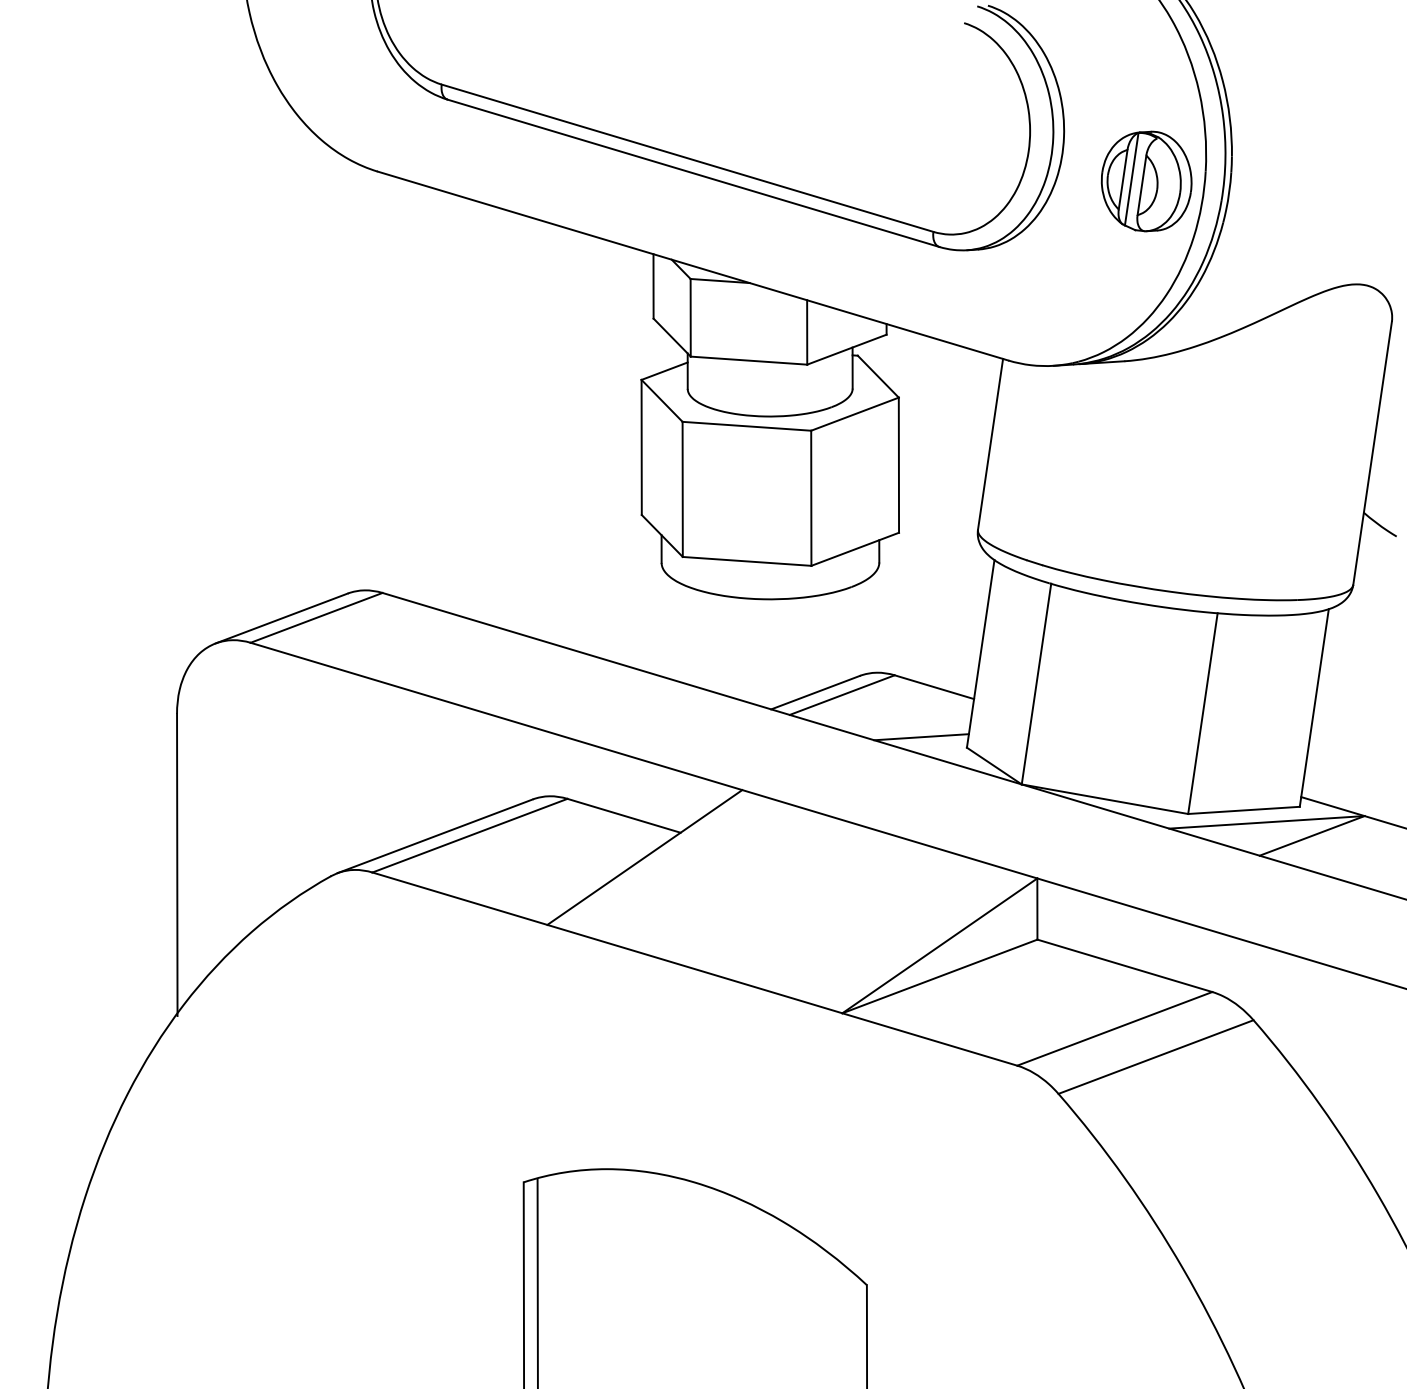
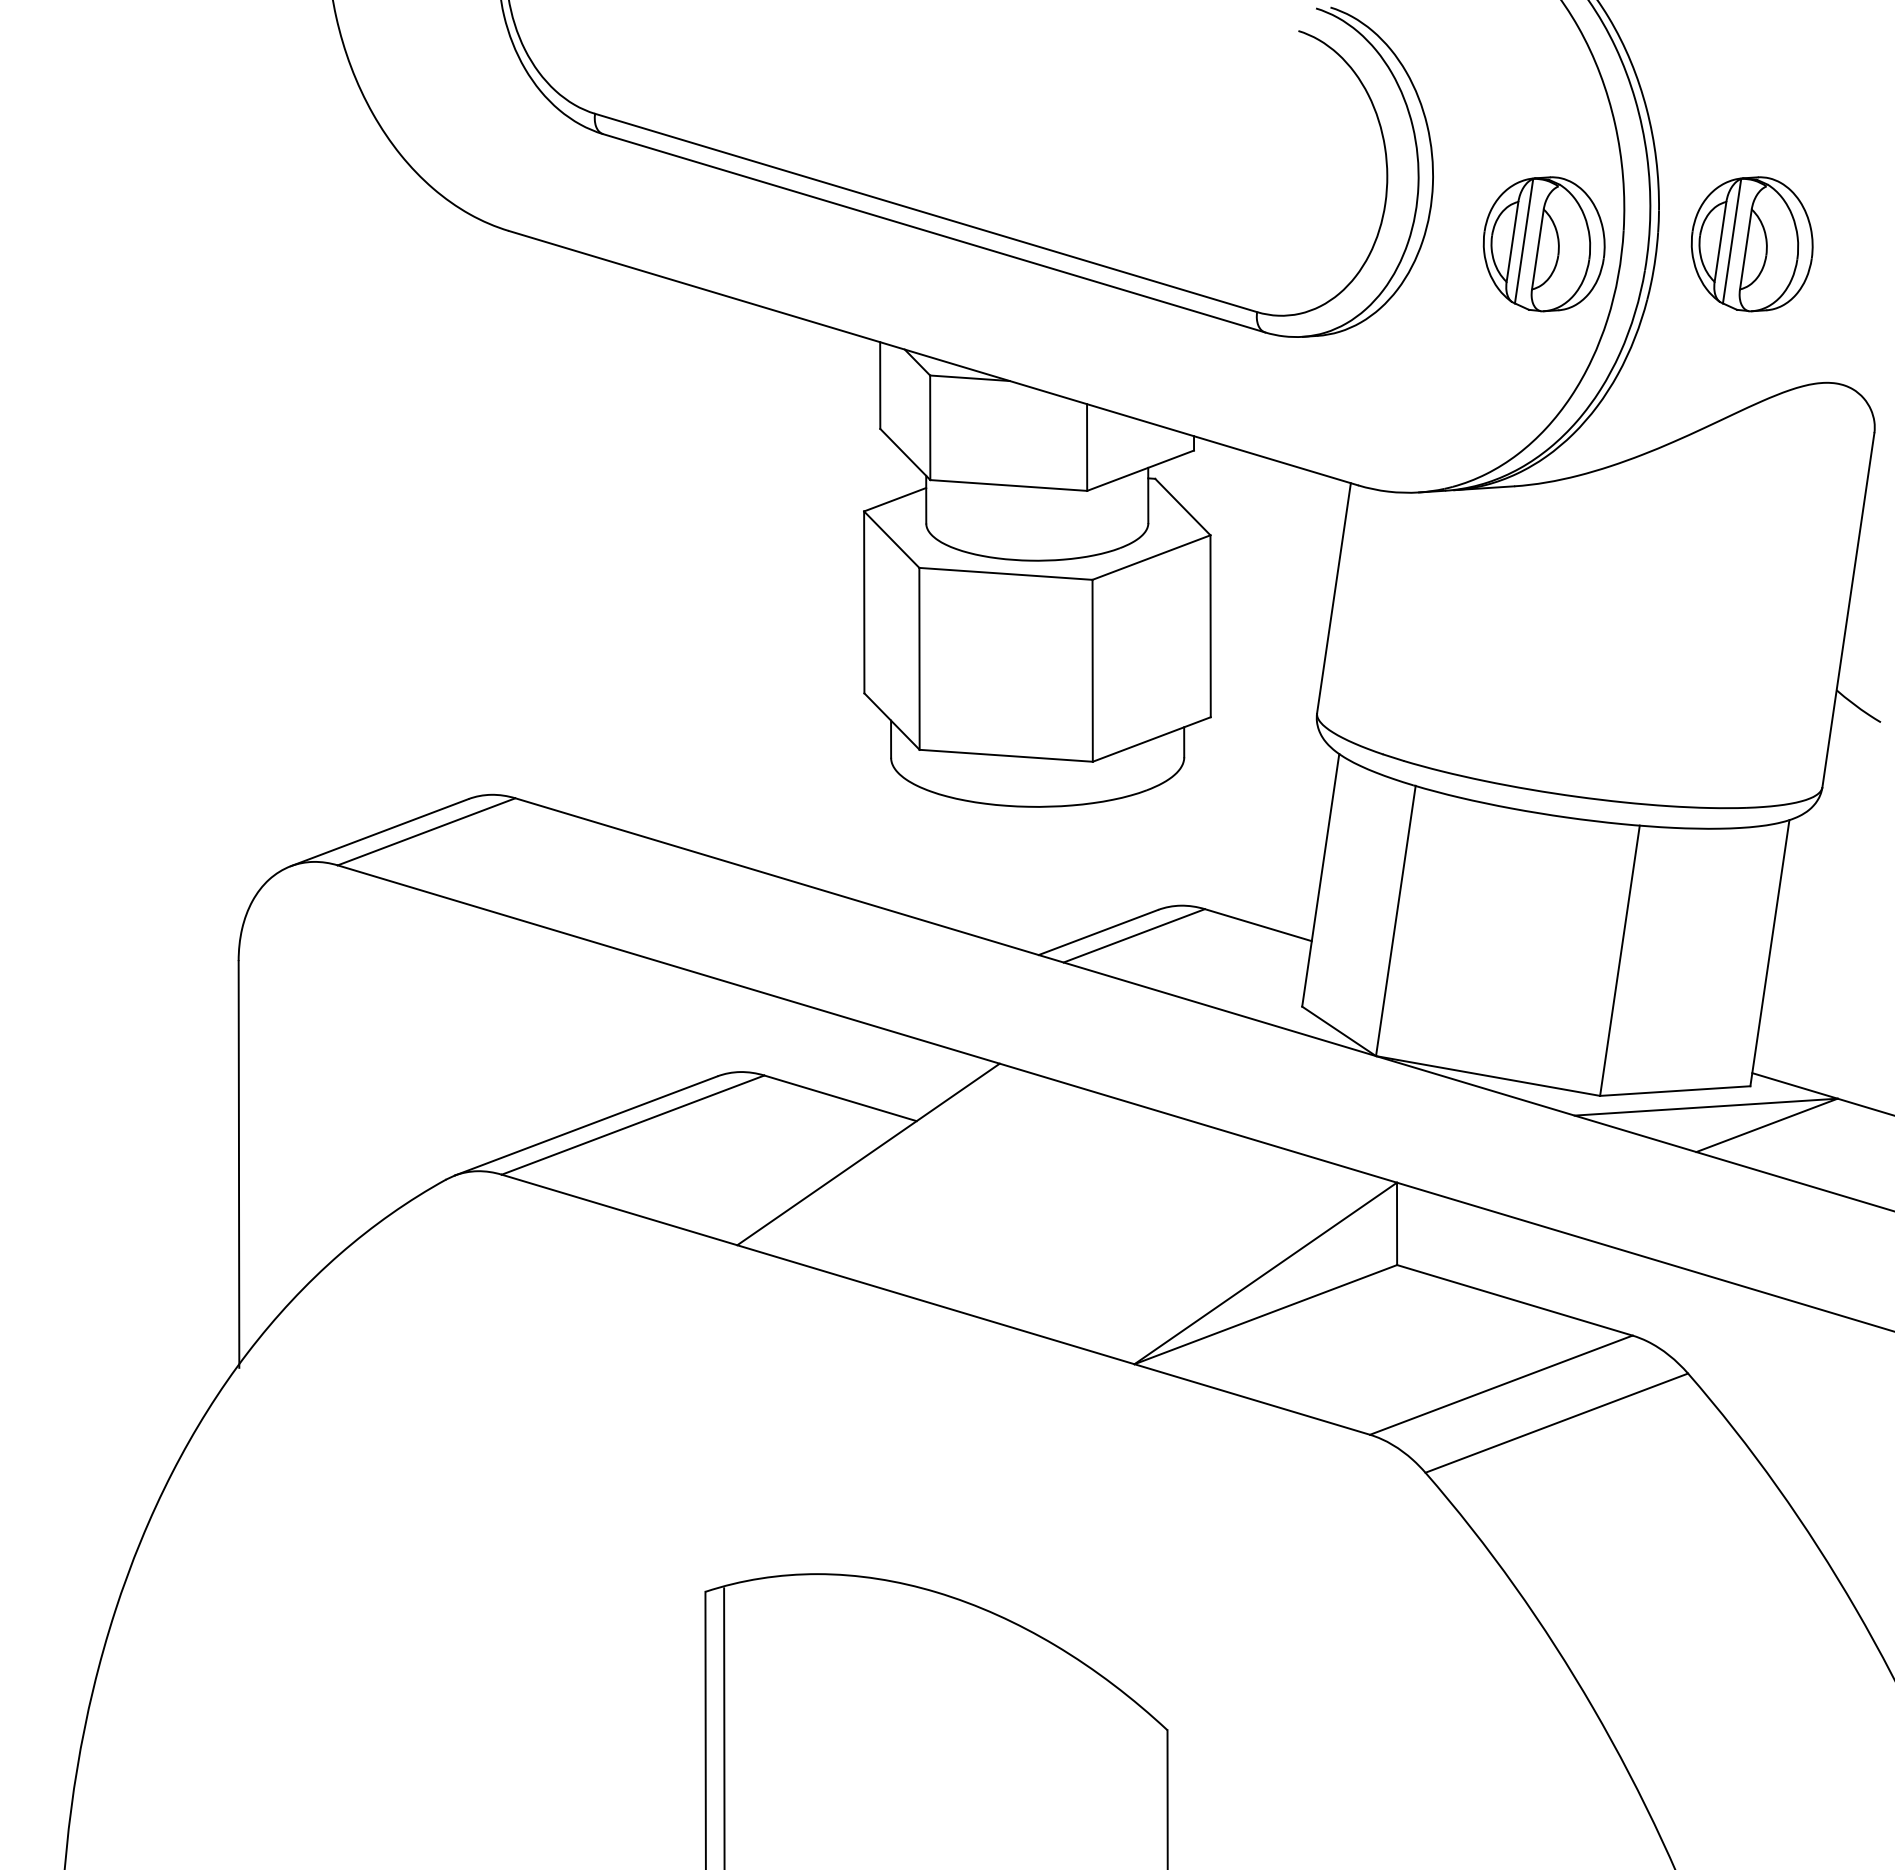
part: (1300, 181) -> (1751, 244), added
line: (921, 737) -> (1240, 992), removed

